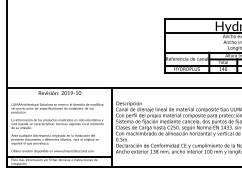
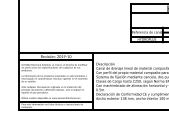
line: (59, 98) -> (55, 60), added

